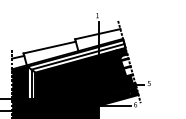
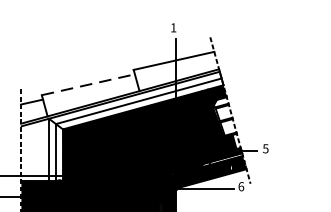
line: (49, 47) -> (87, 84), solid -> dashed
fill: (19, 83) -> (34, 148), removed

